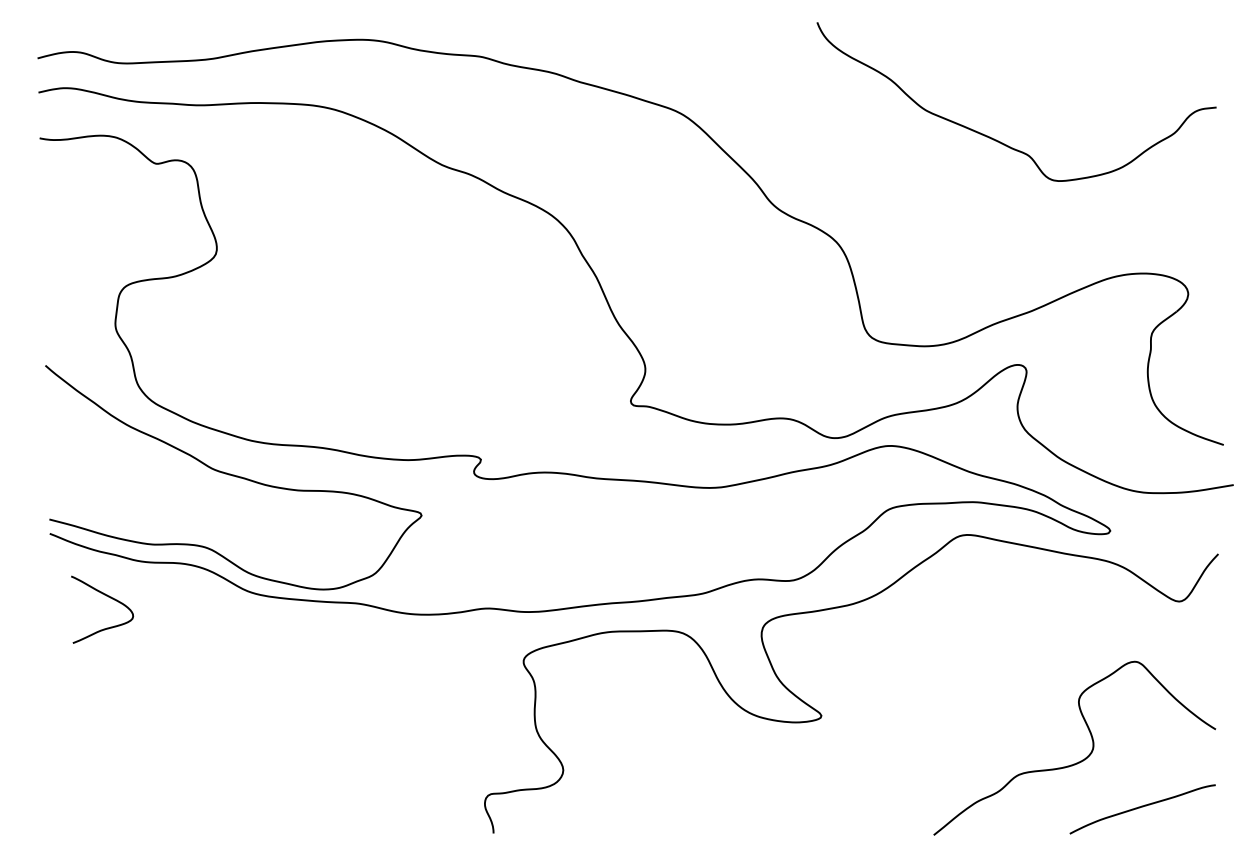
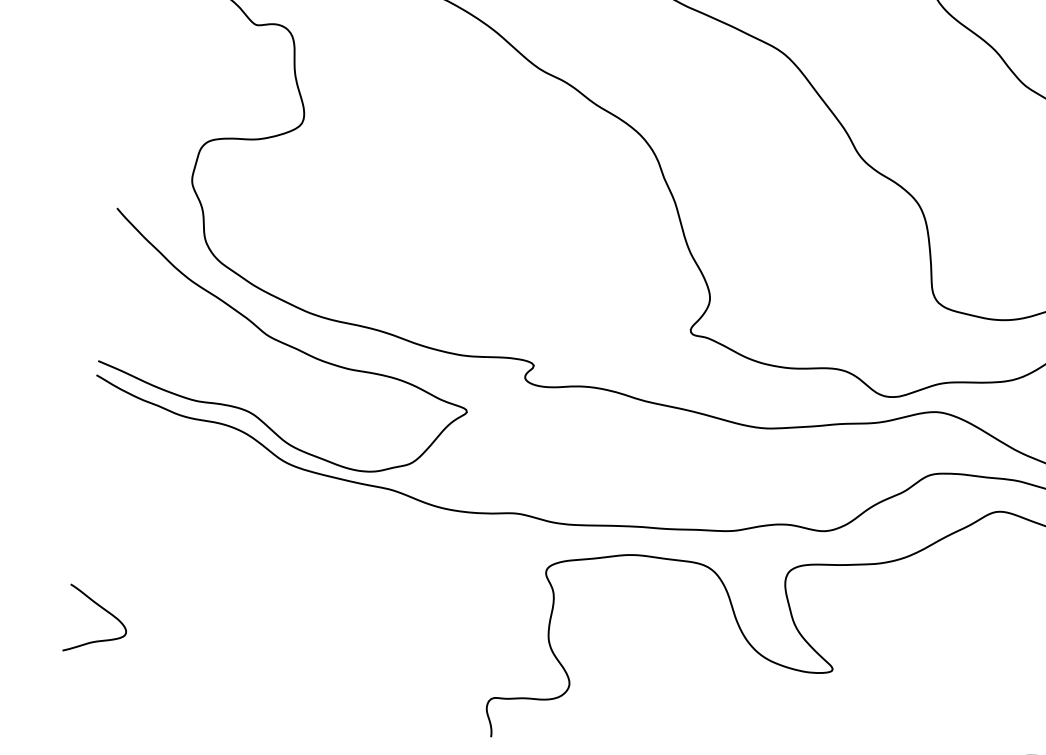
curve: (108, 597) -> (104, 610), moved

